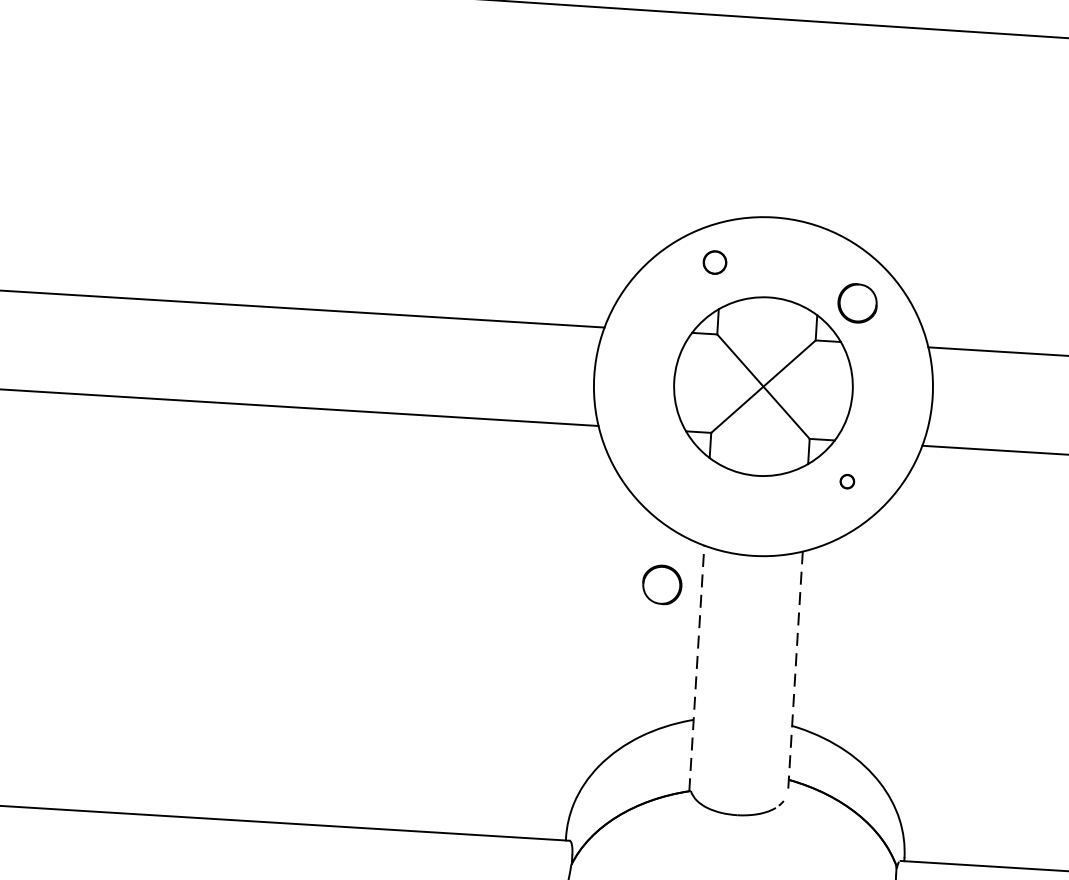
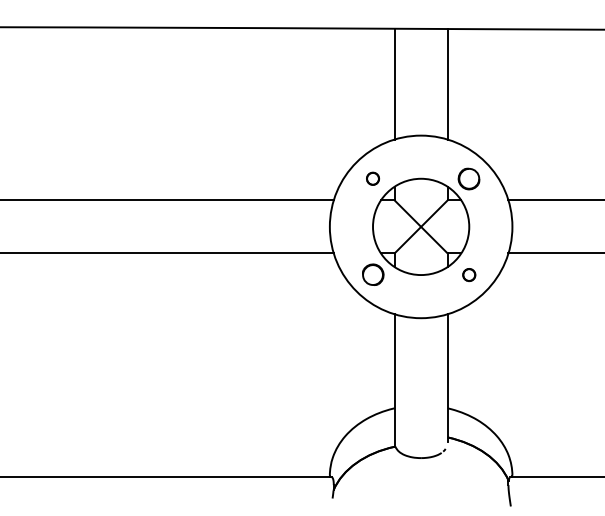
line: (730, 117) -> (394, 83), added
line: (828, 125) -> (447, 84), added
part: (714, 261) -> (372, 178), moved
part: (847, 482) -> (469, 275), size x1.67
part: (662, 584) -> (373, 274), moved
line: (696, 668) -> (394, 380), dashed -> solid
line: (795, 670) -> (447, 378), dashed -> solid

